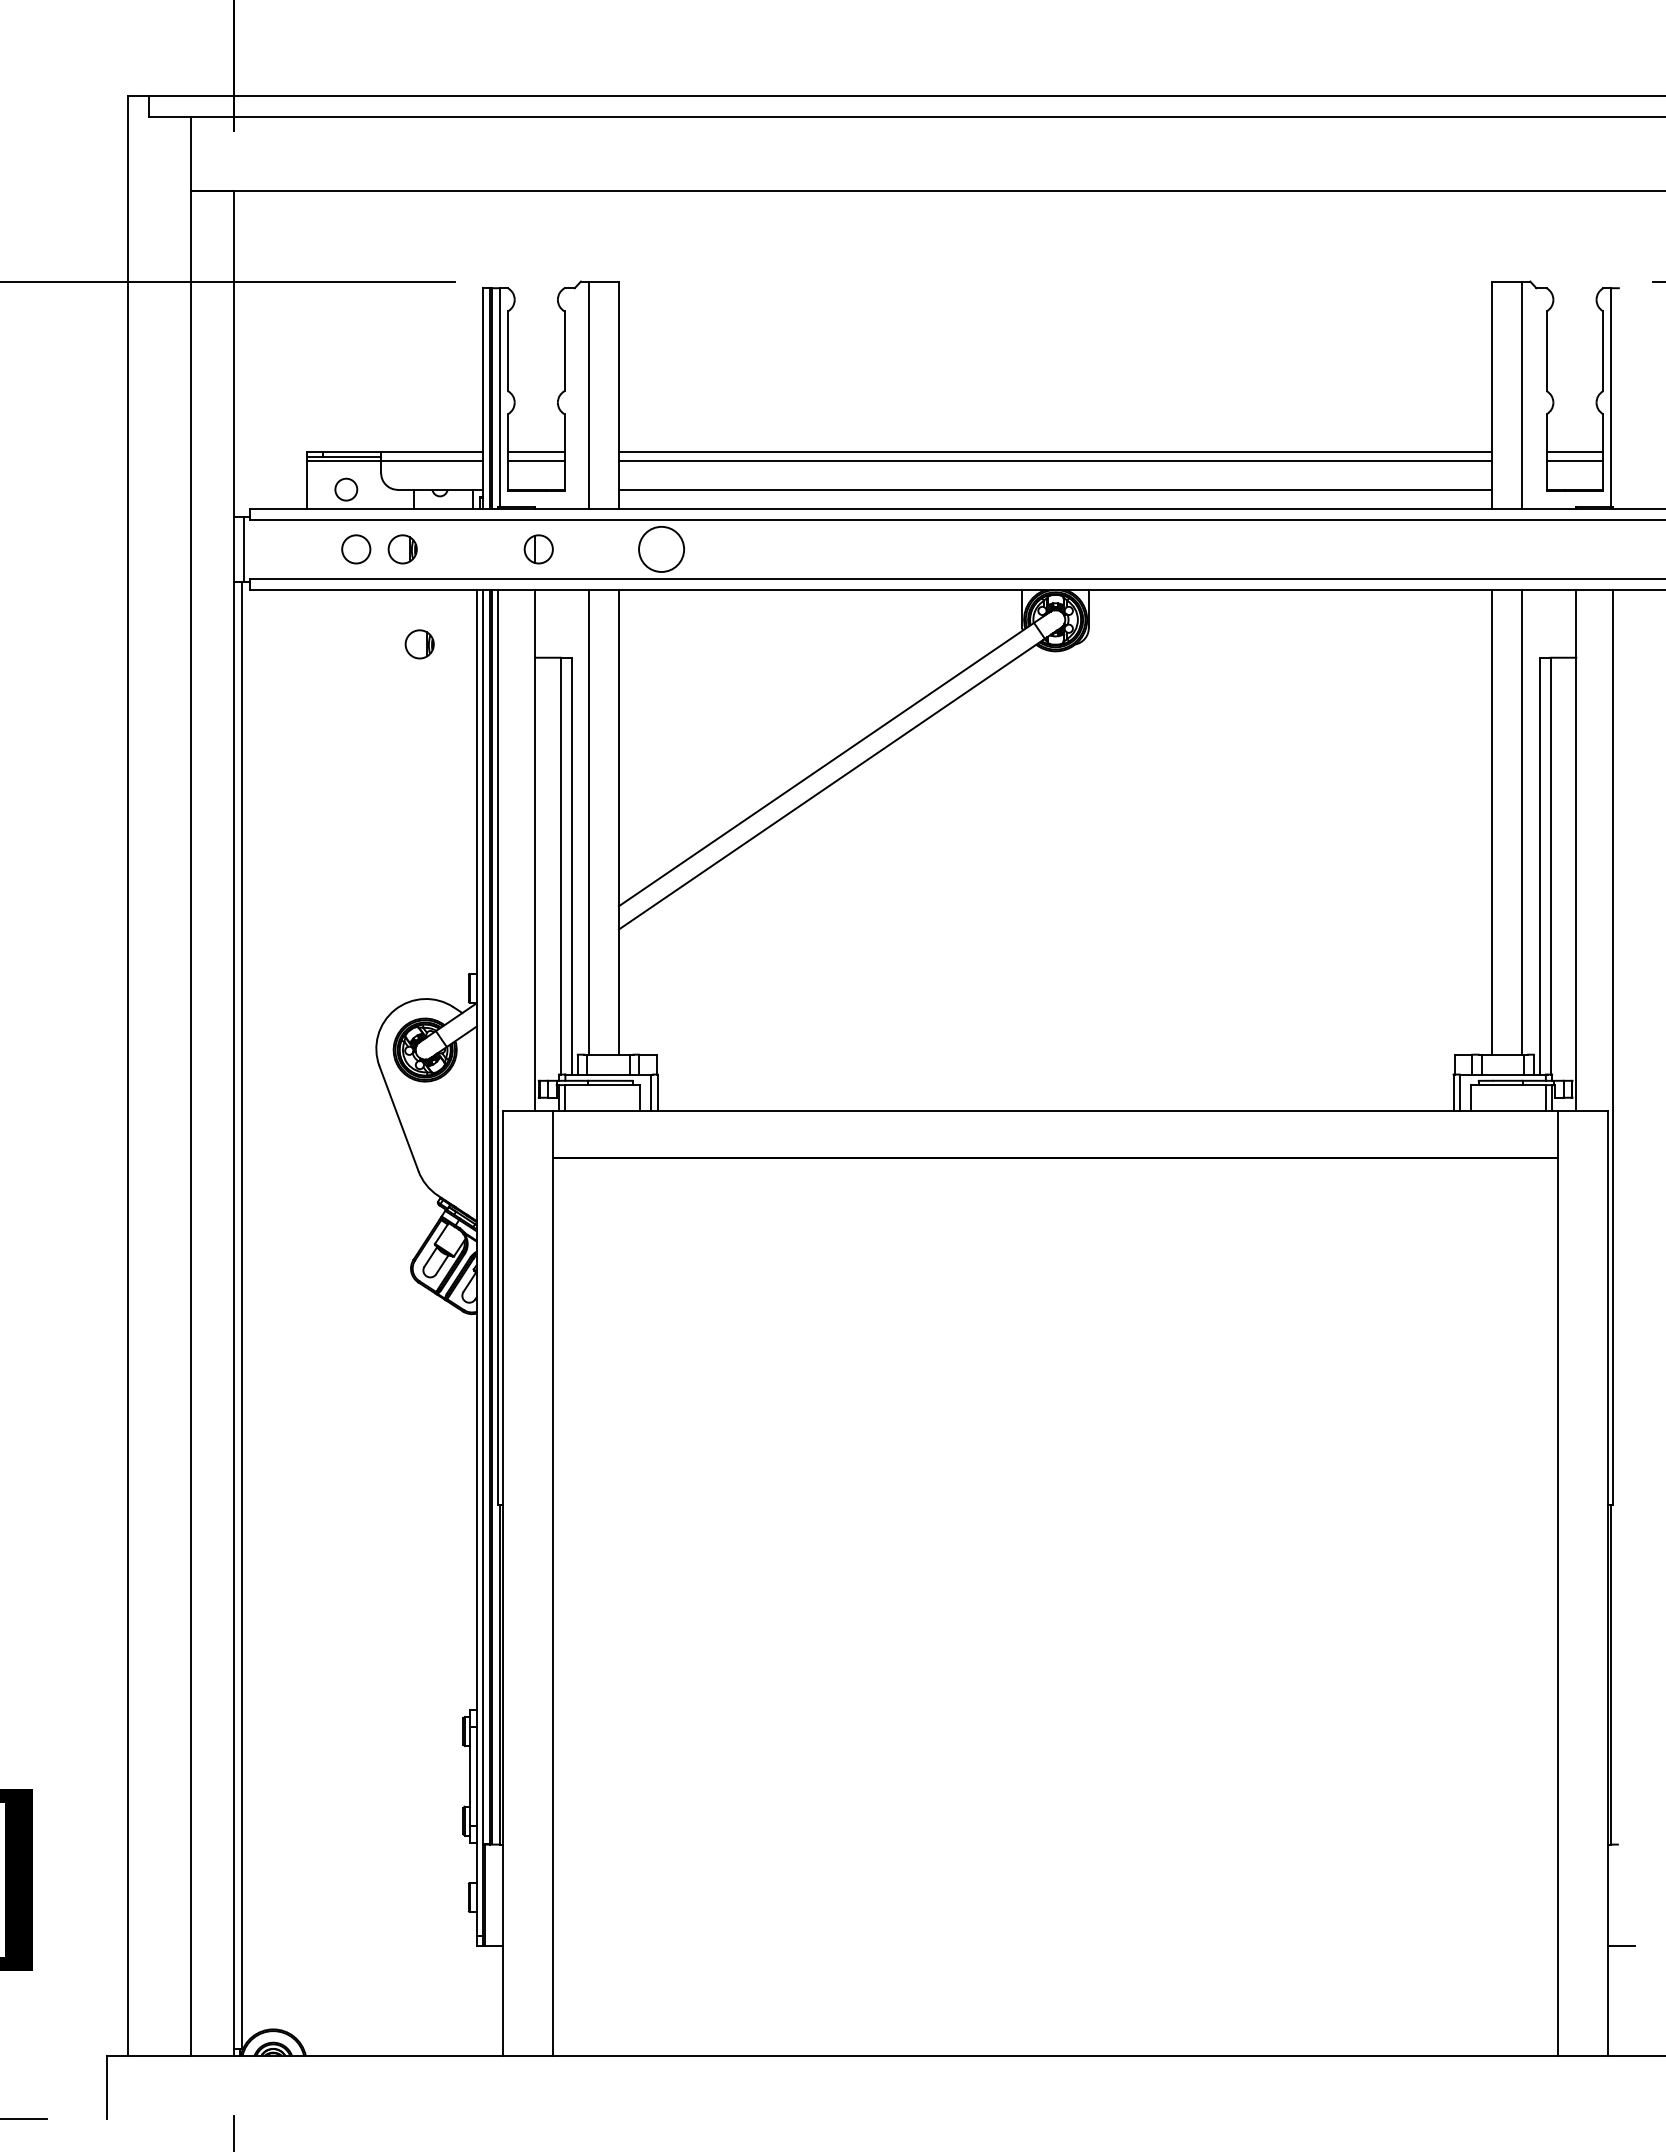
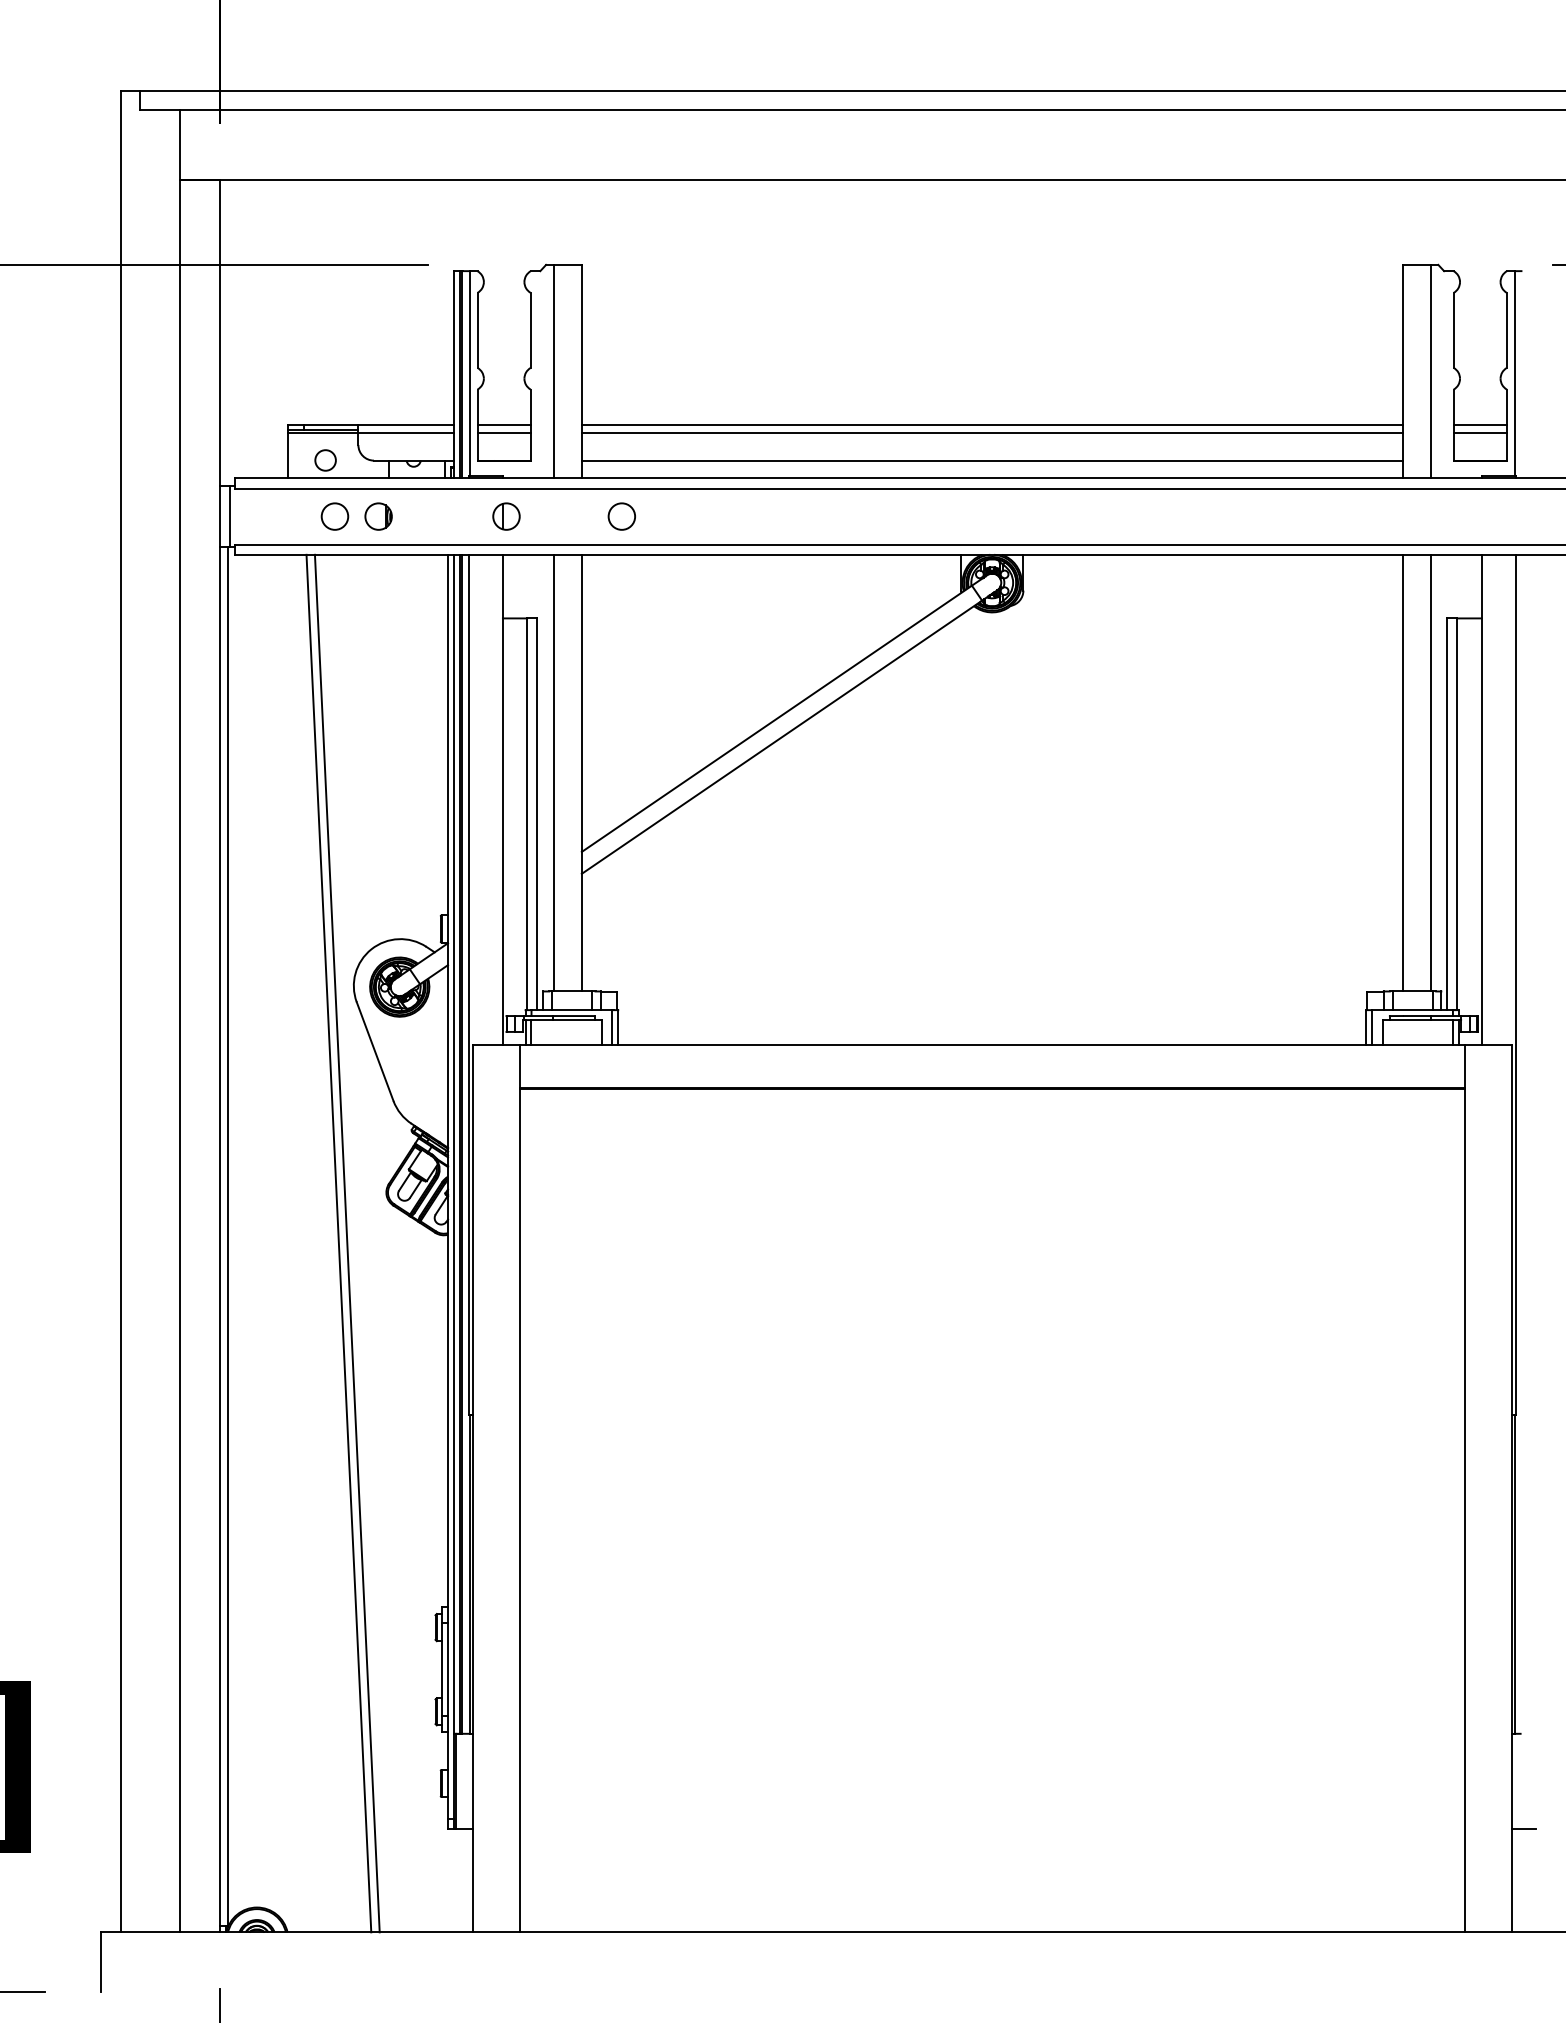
circle: (661, 549) -> (621, 516), size x0.62
part: (419, 644) -> (394, 605), removed
line: (360, 1322) -> (338, 1243), added
line: (368, 1322) -> (346, 1243), added

